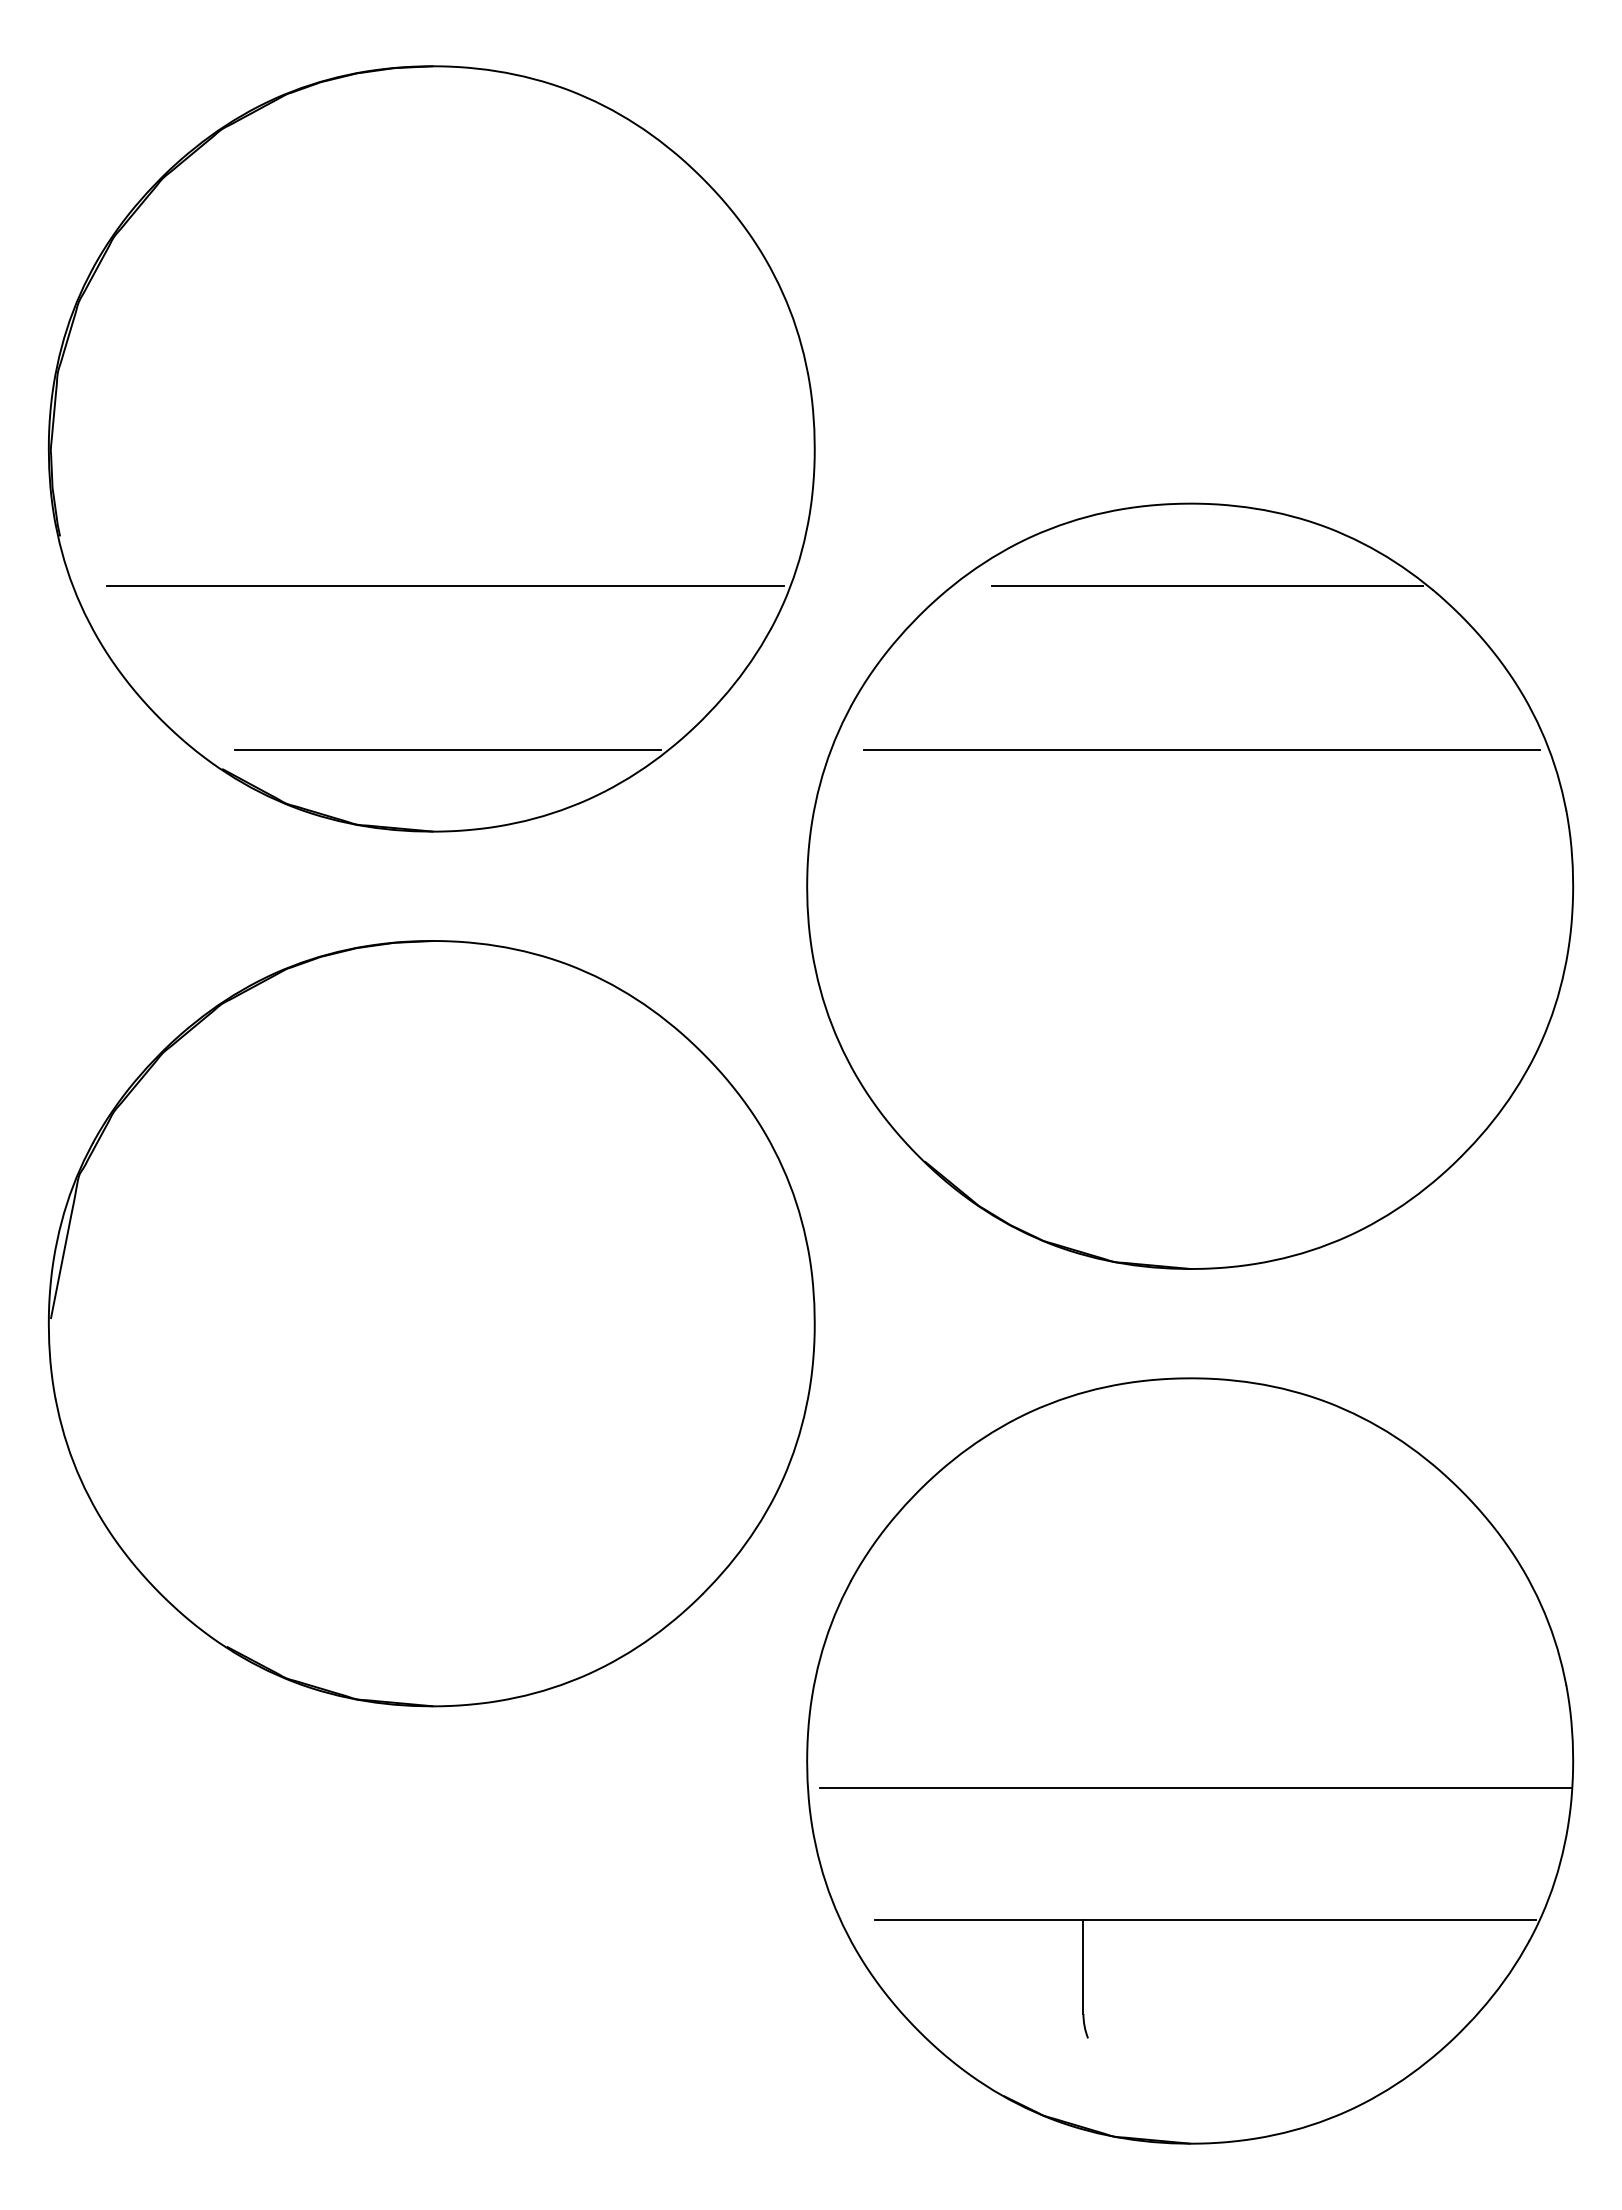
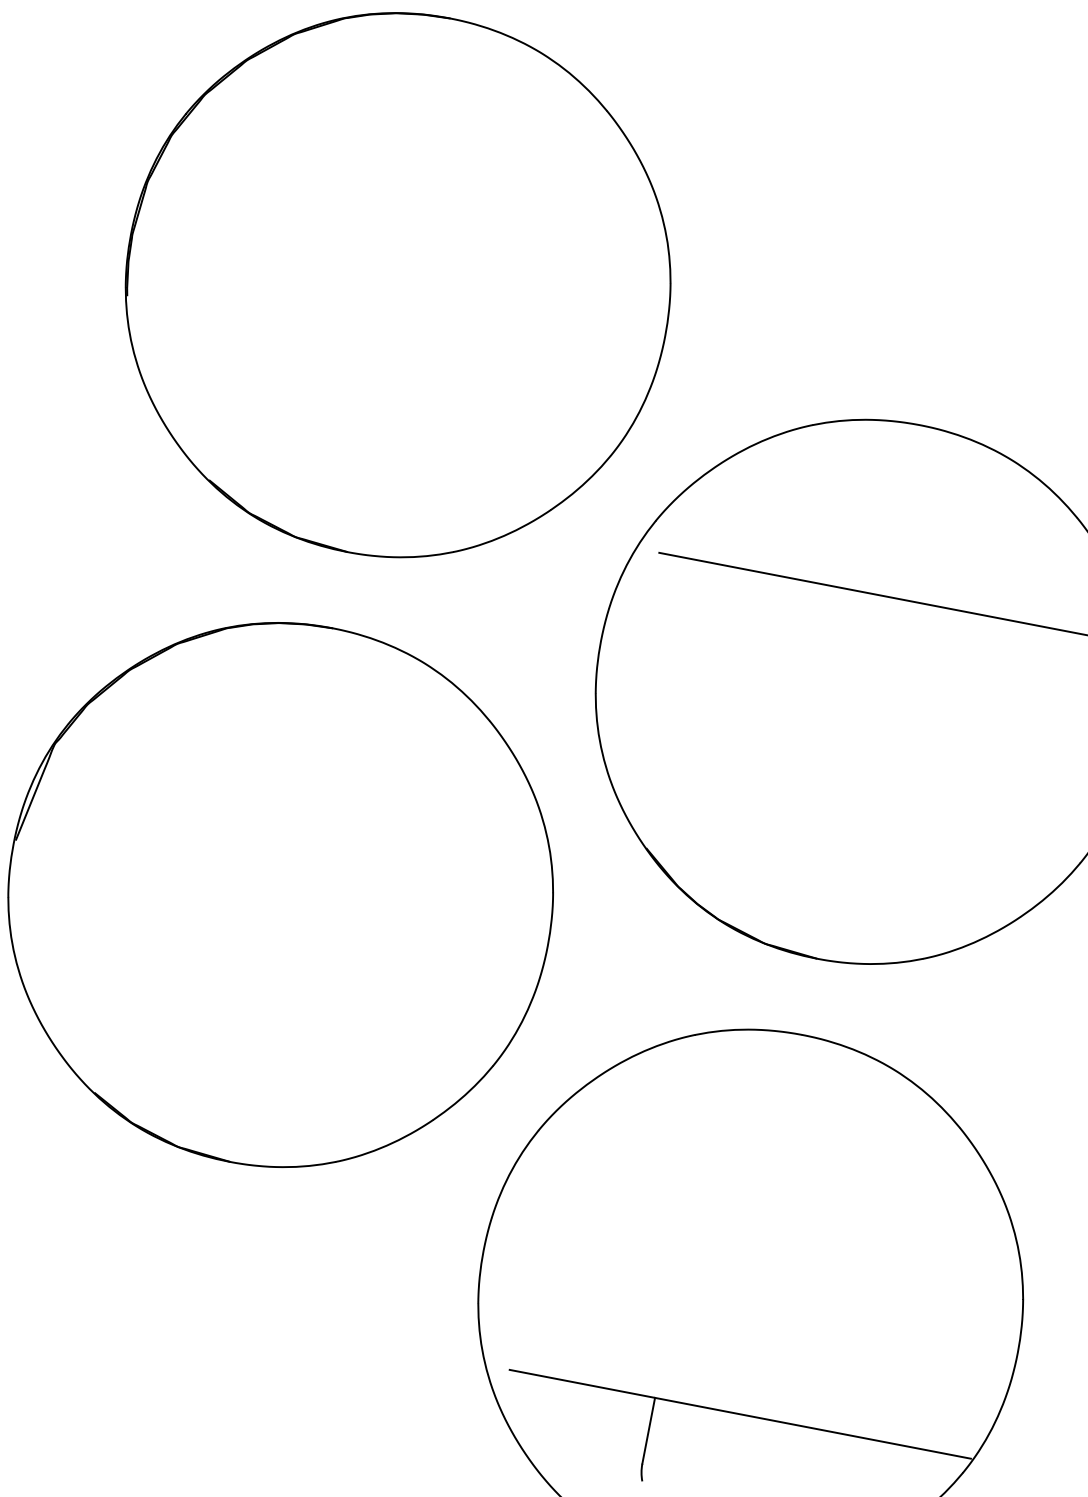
line: (445, 585) -> (389, 382), removed
line: (1207, 585) -> (920, 484), removed
line: (447, 749) -> (368, 496), removed
line: (1195, 1788) -> (750, 1321), removed

